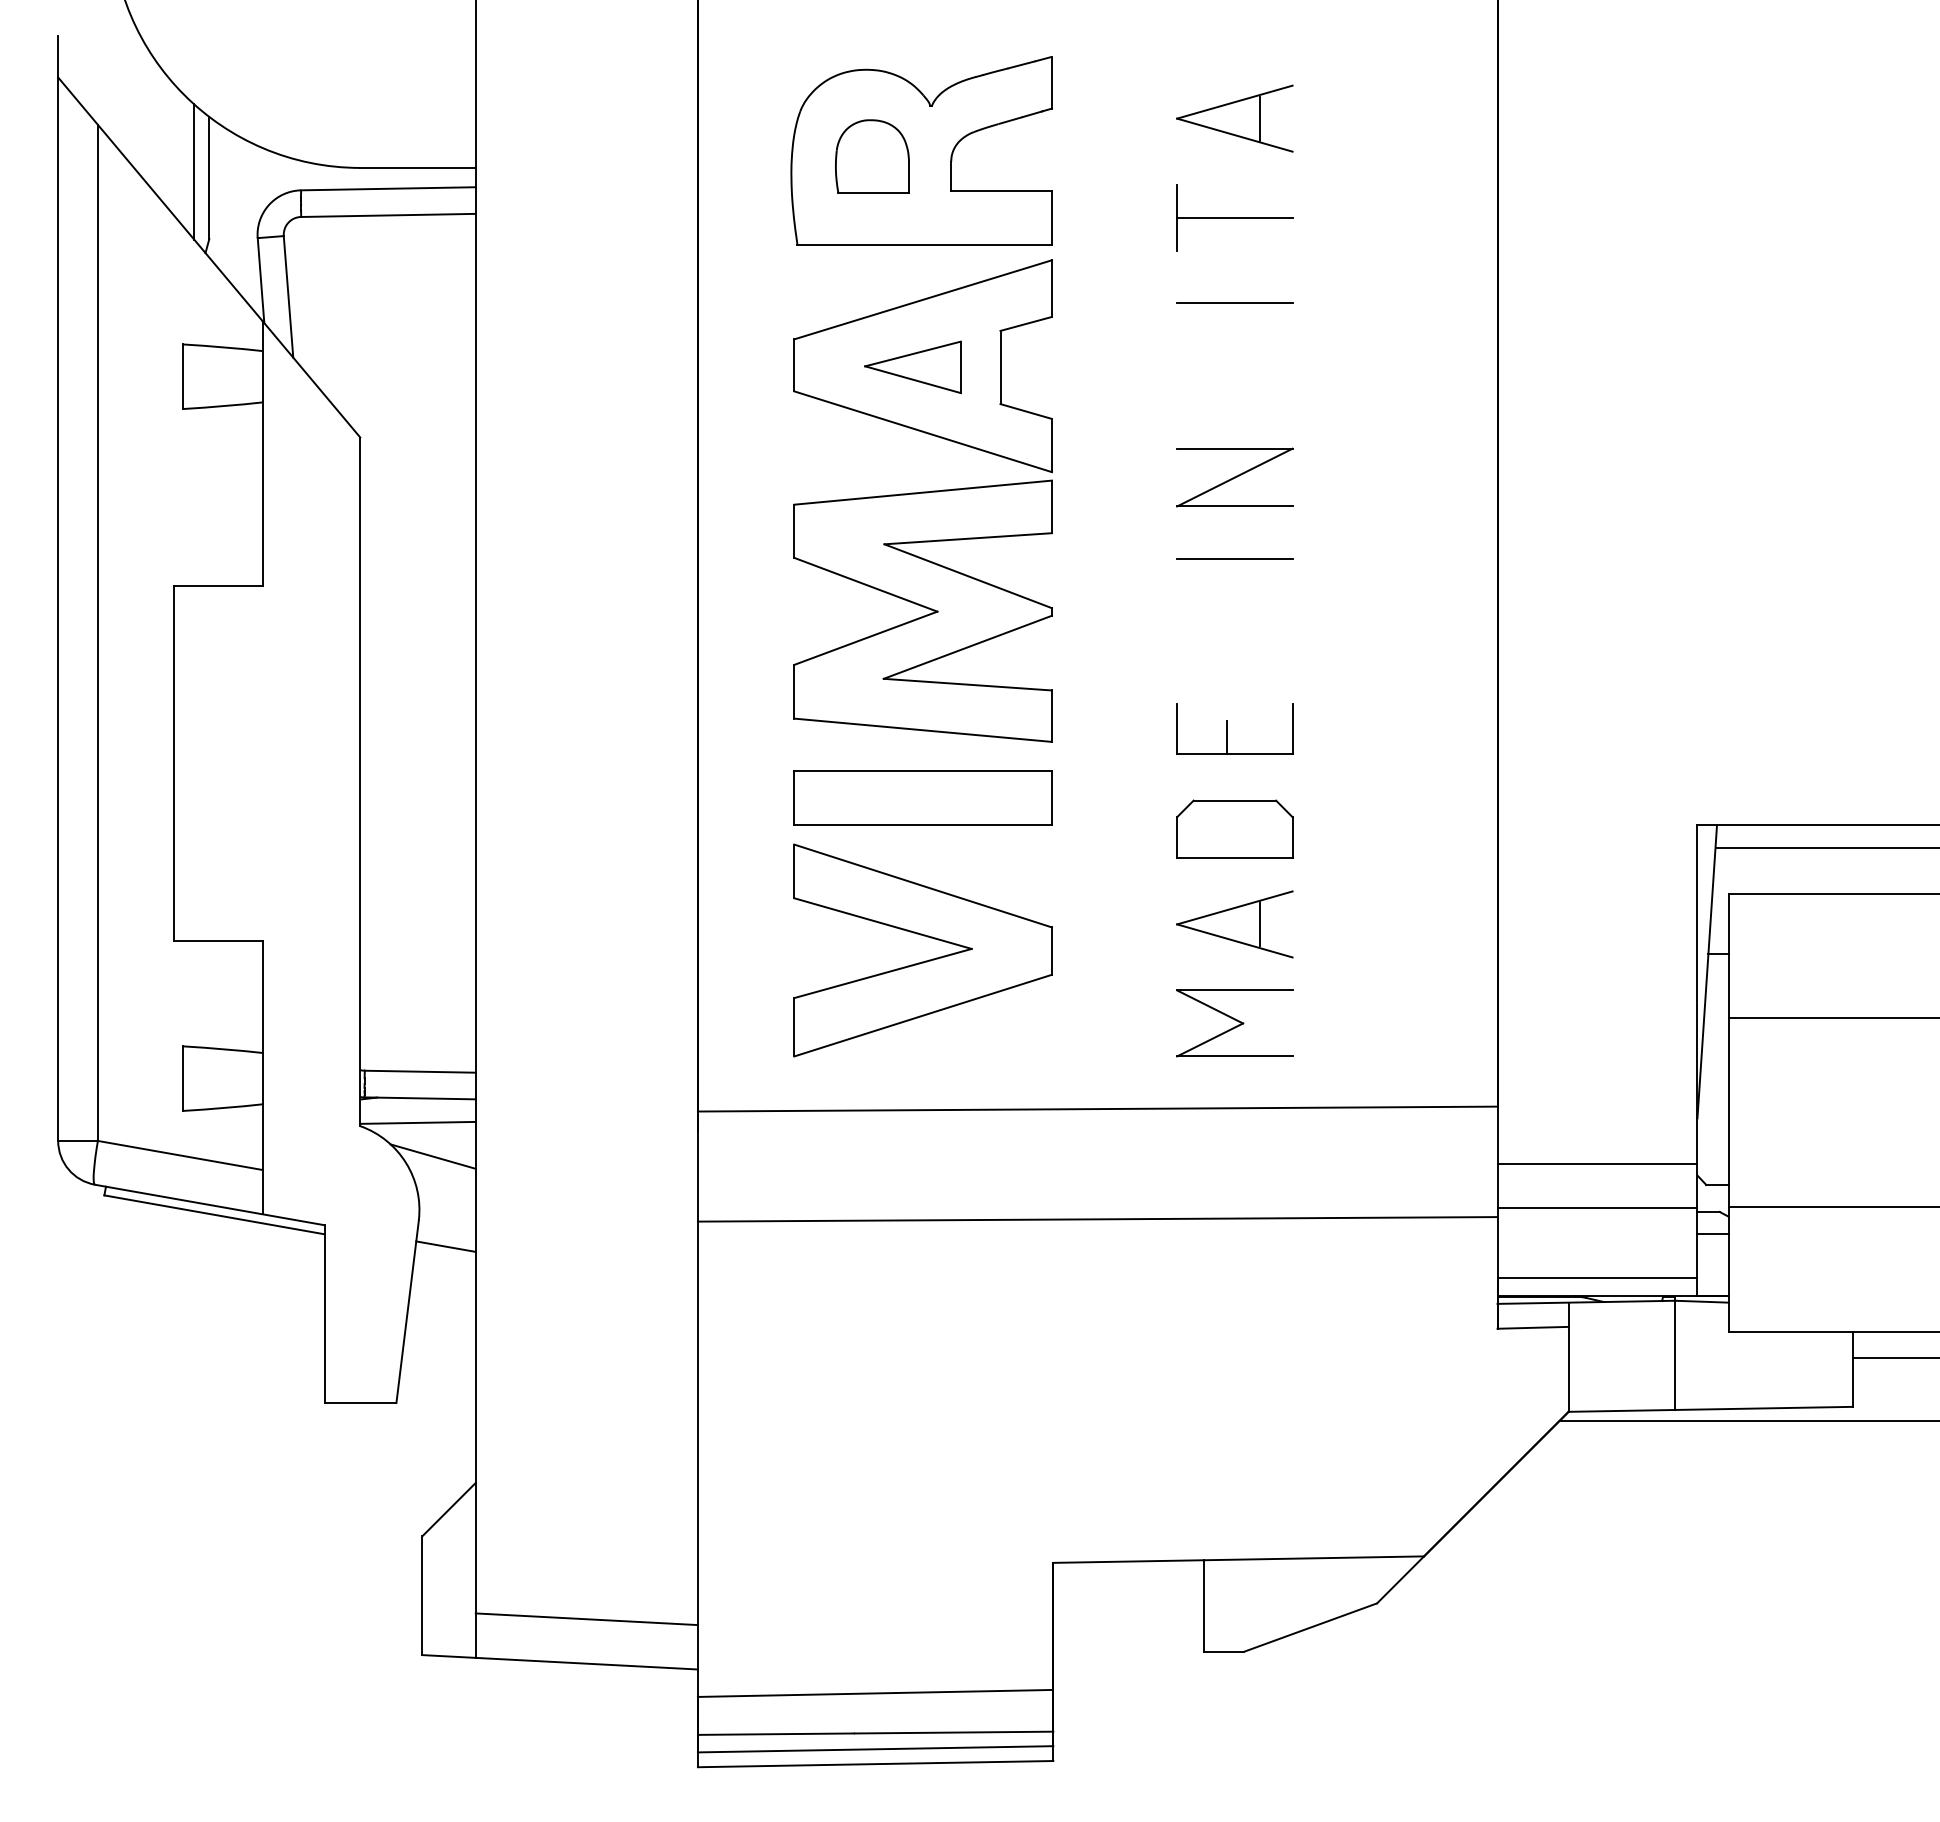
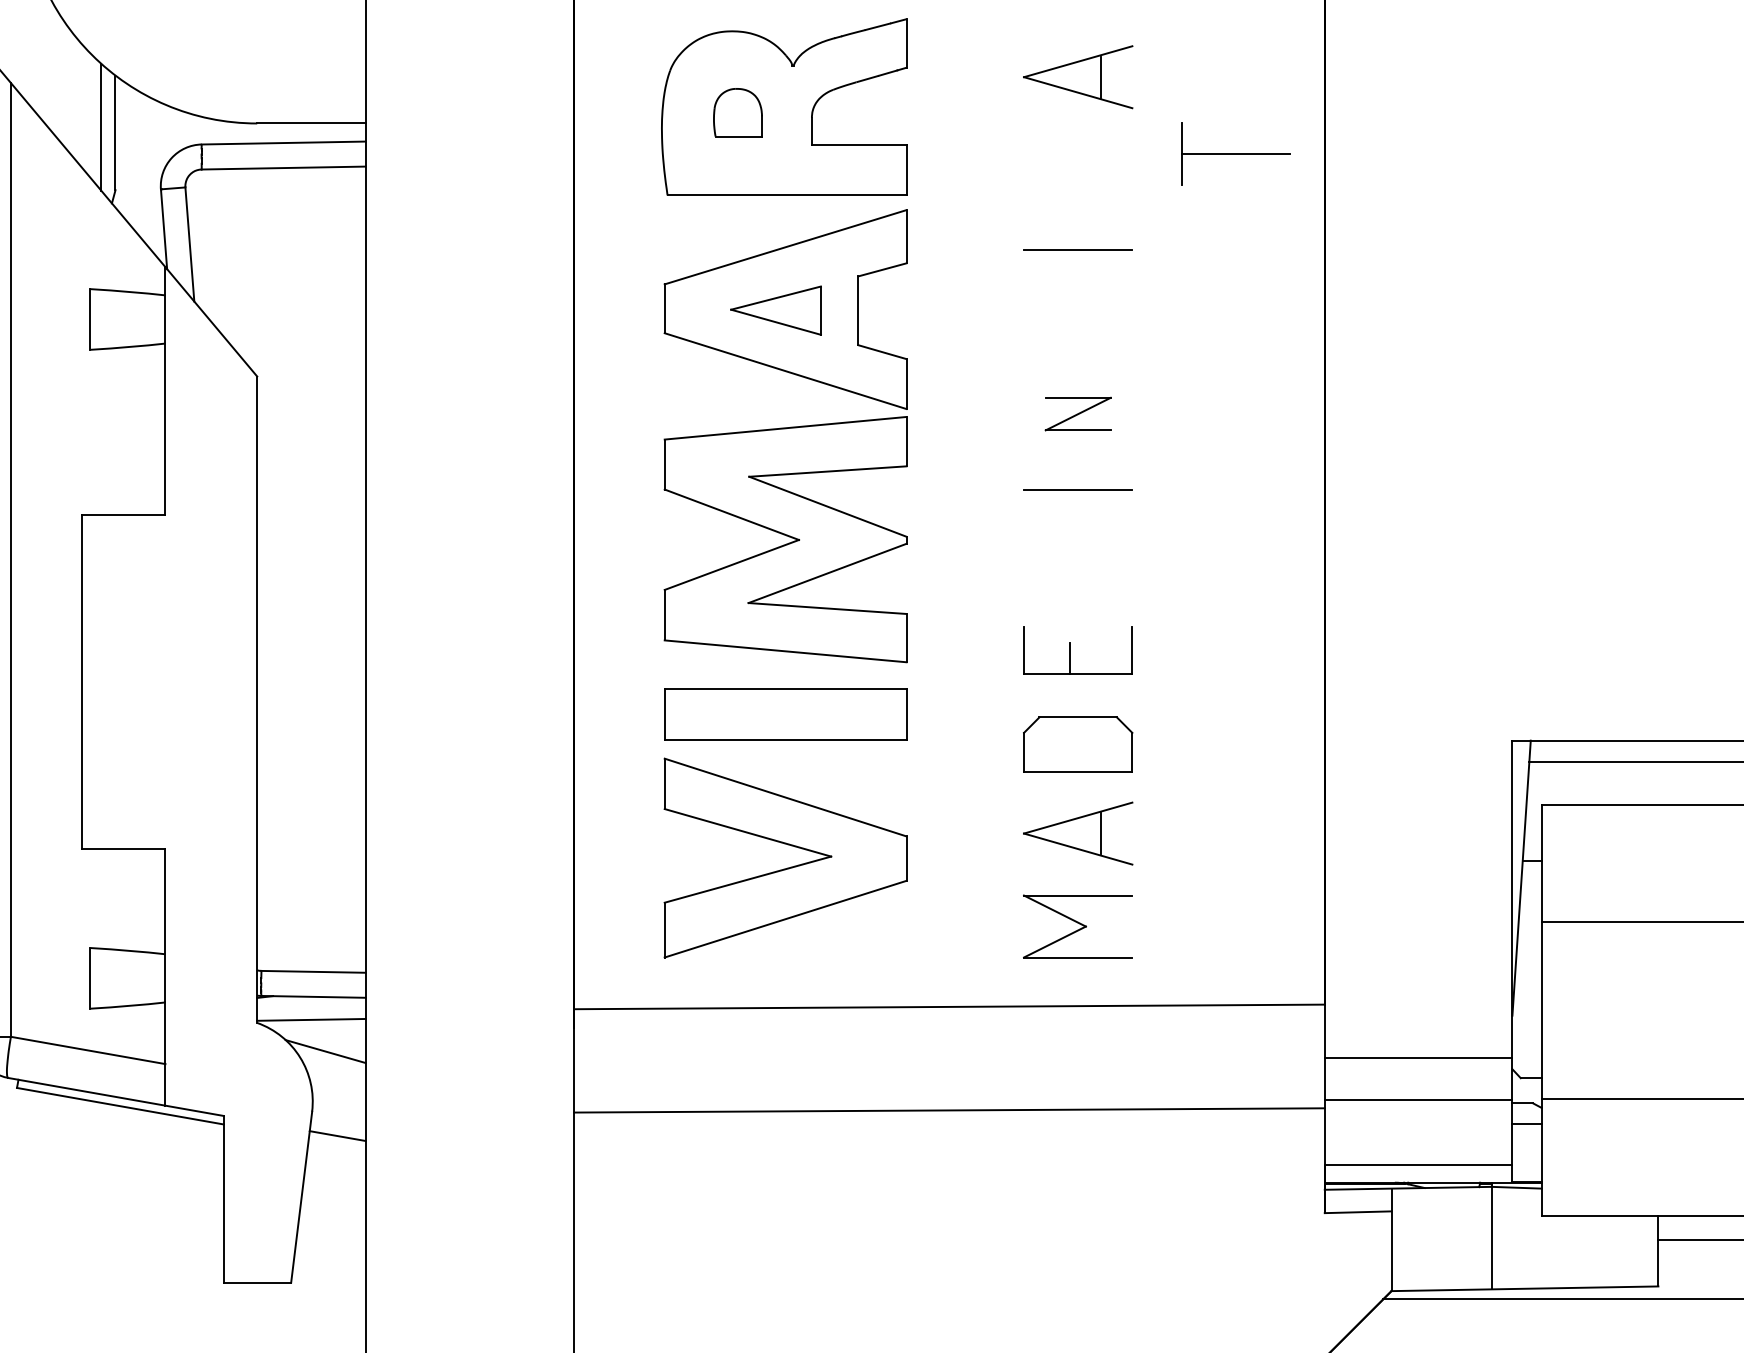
part: (872, 156) -> (738, 112), size x0.7
part: (1234, 217) -> (1235, 154), moved
part: (1234, 477) -> (1077, 414), size x0.6

